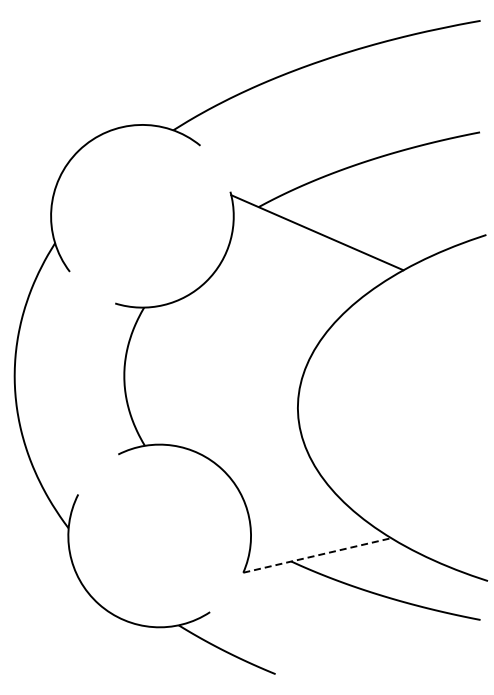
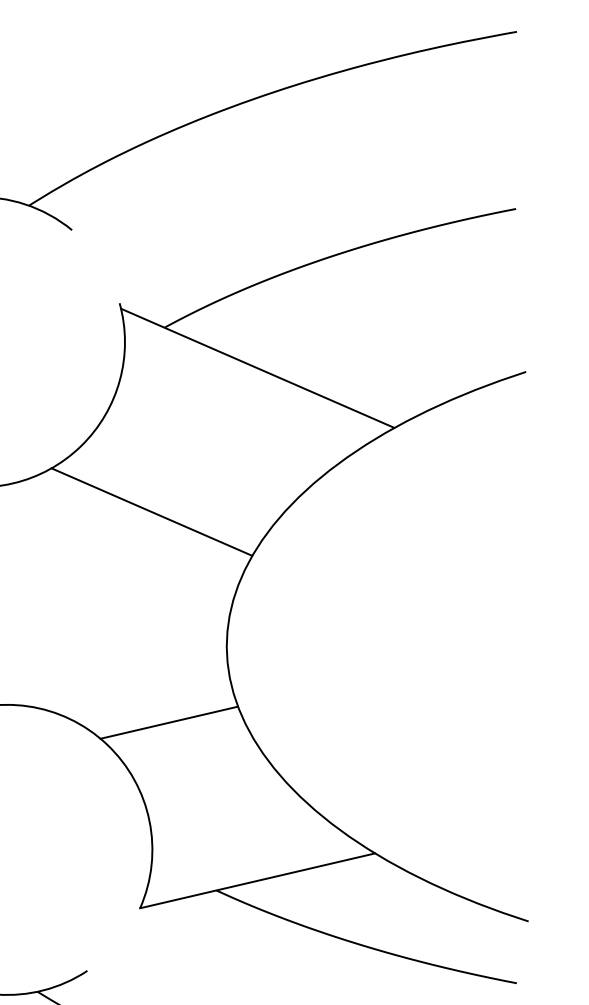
line: (250, 322) -> (151, 510), added
line: (261, 455) -> (169, 722), added
line: (317, 555) -> (257, 880), dashed -> solid

